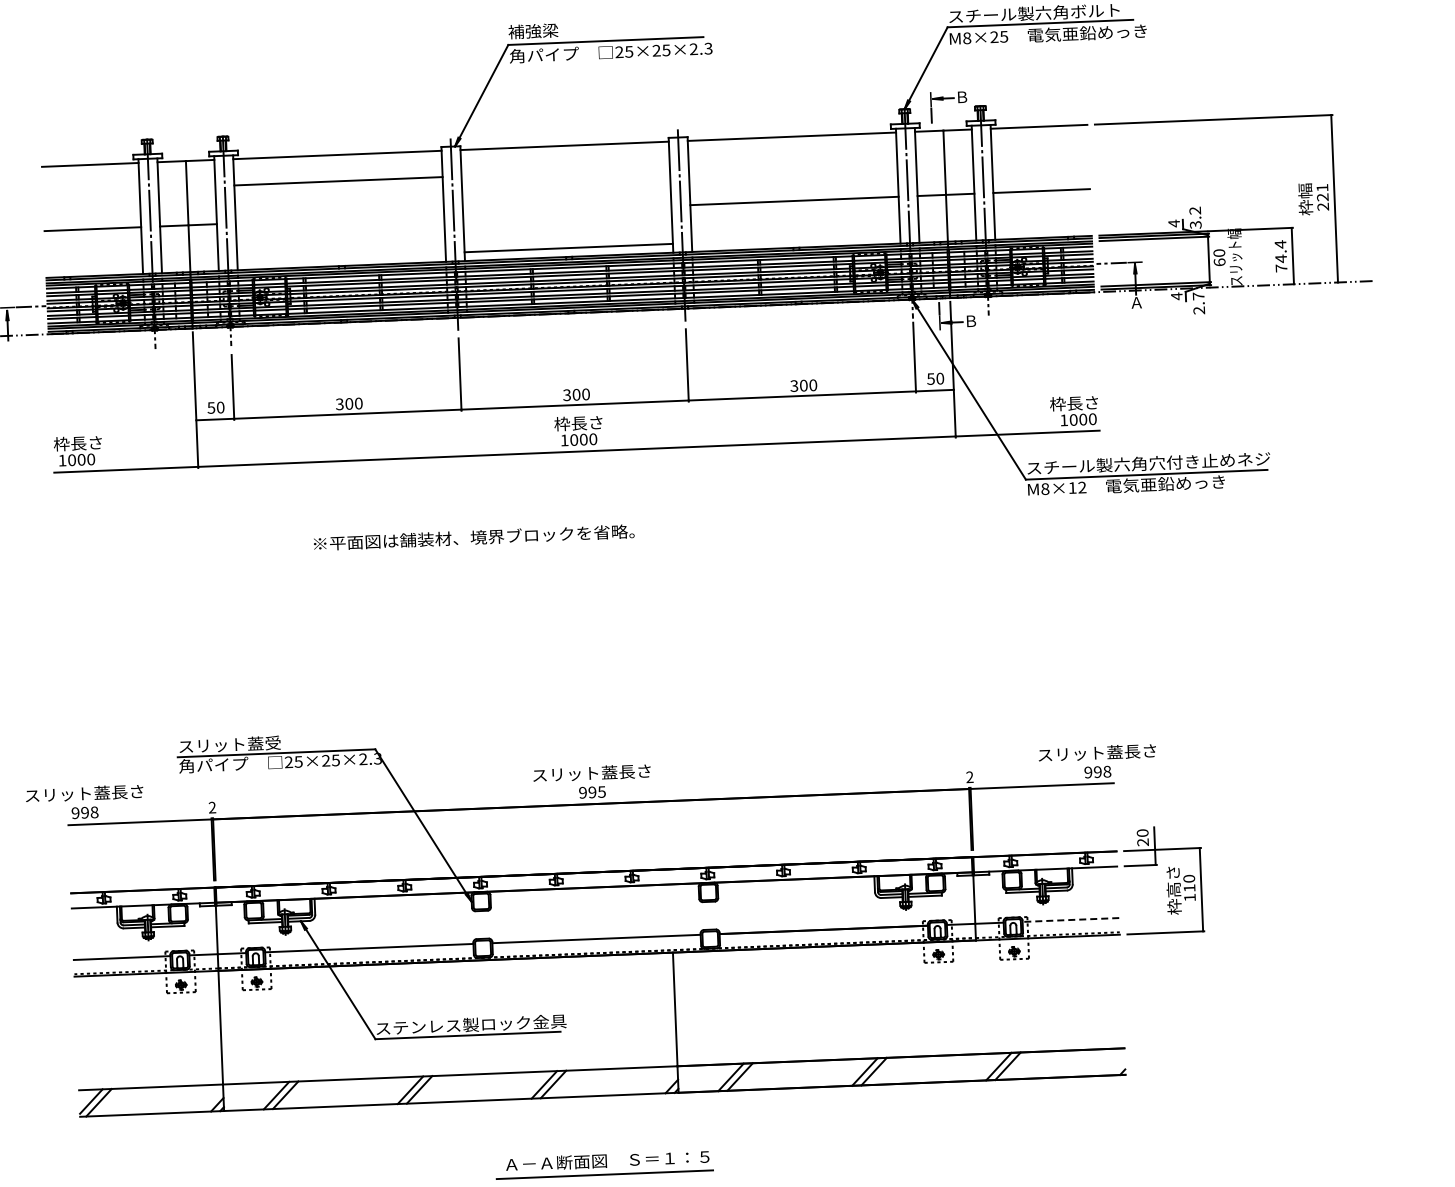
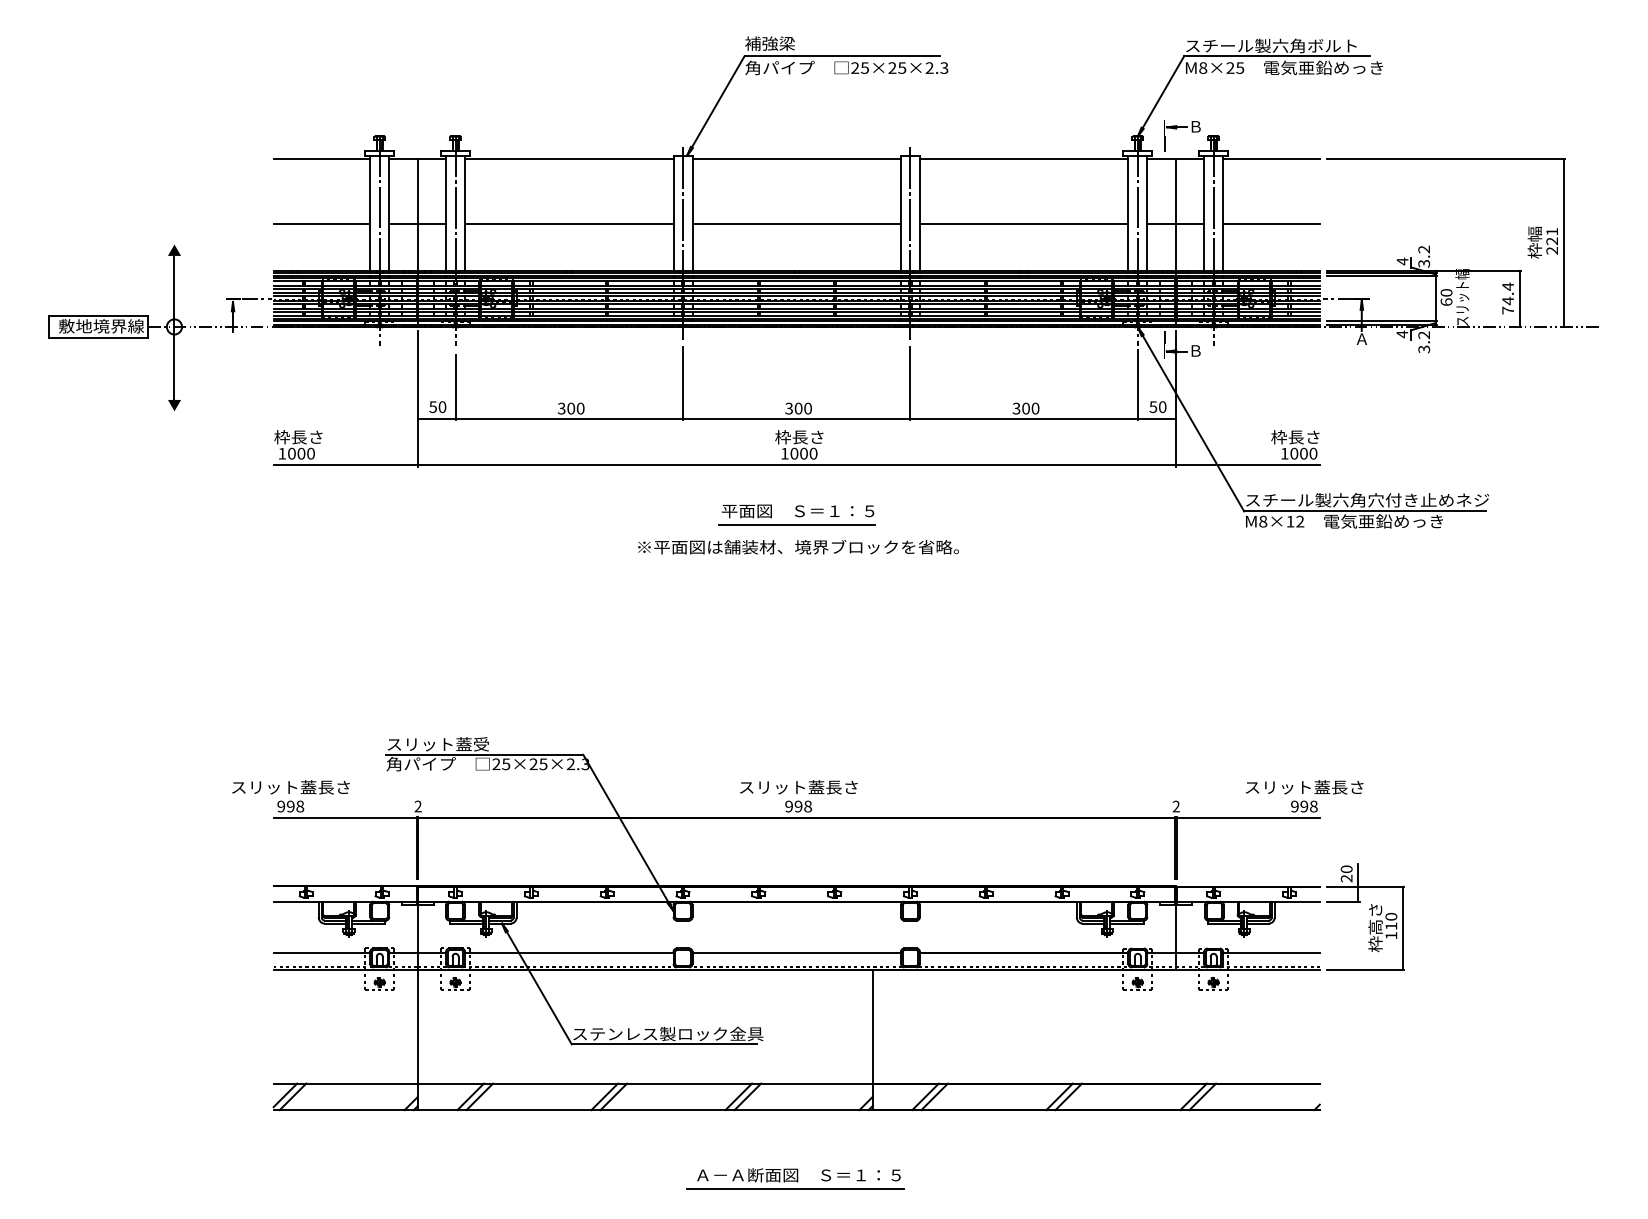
line: (338, 181) -> (569, 223), moved
line: (568, 247) -> (796, 223), moved
text: (1199, 303) -> (1424, 342), 2.7 -> 3.2
part: (578, 500) -> (796, 514), added
text: (474, 537) -> (798, 547), moved
text: (601, 792) -> (807, 806), 995 -> 998
line: (1070, 920) -> (1271, 953), dashed -> solid

